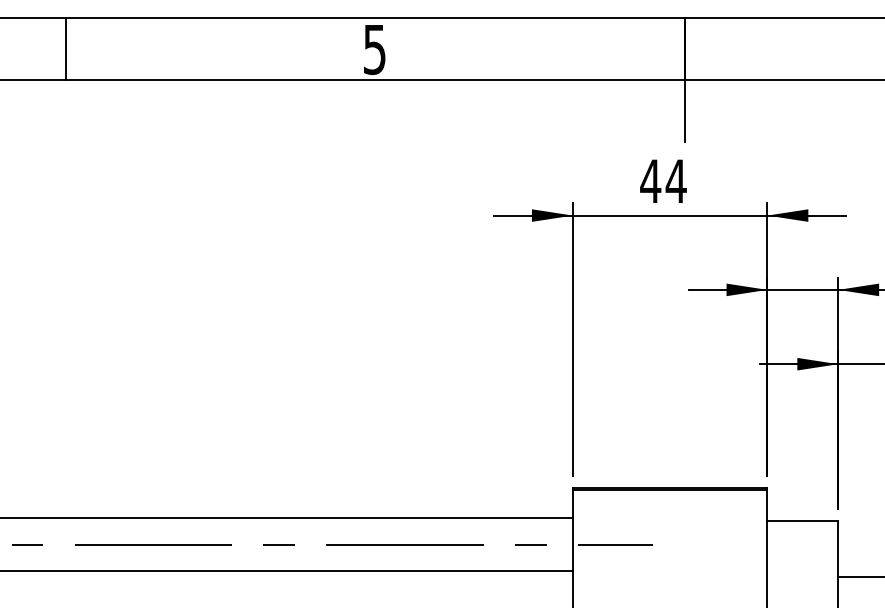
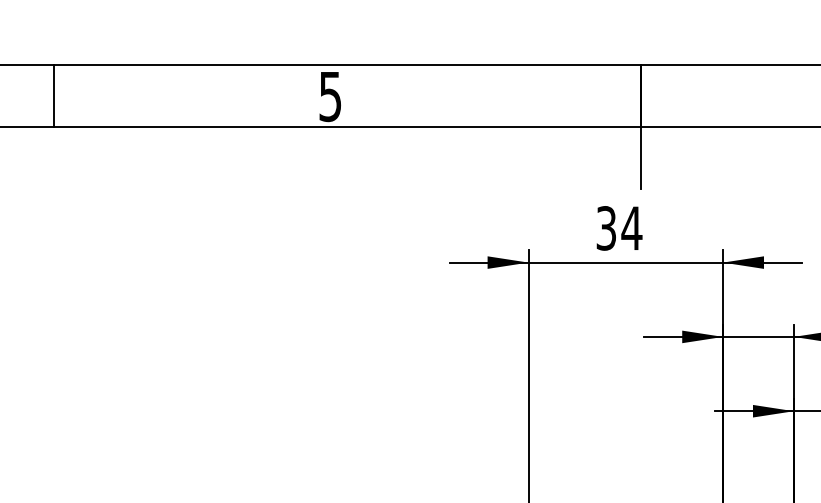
line: (65, 49) -> (54, 96), moved
text: (650, 181) -> (606, 228), 44 -> 34

